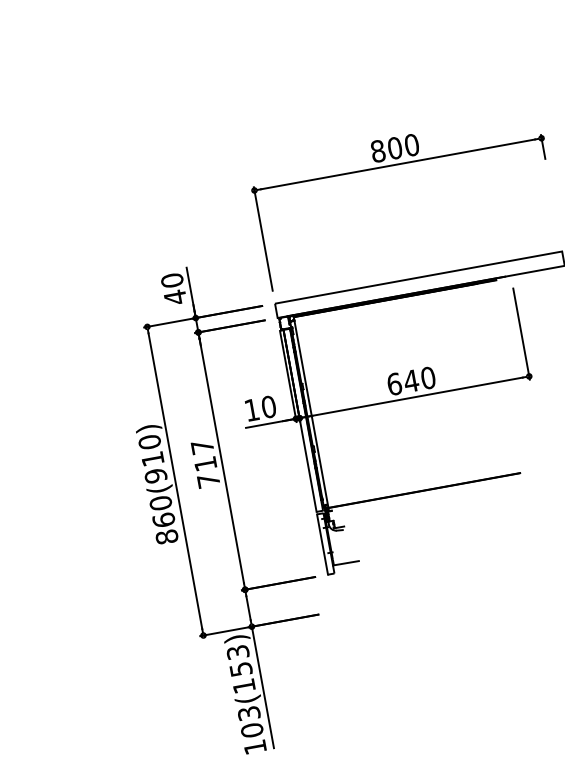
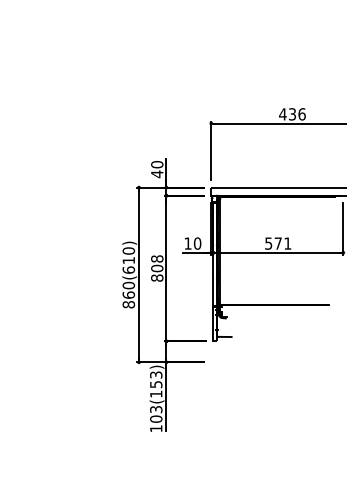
text: (395, 148) -> (292, 114), 800 -> 436
text: (411, 380) -> (278, 243), 640 -> 571
text: (206, 463) -> (157, 268), 717 -> 808
text: (155, 474) -> (128, 269), 860(910) -> 860(610)

